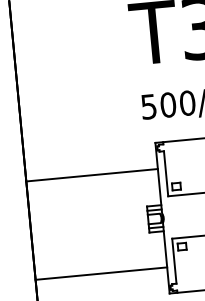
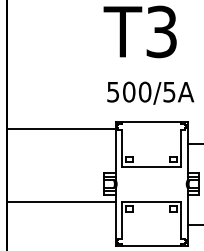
line: (92, 175) -> (61, 128), moved
line: (101, 273) -> (61, 201), moved

